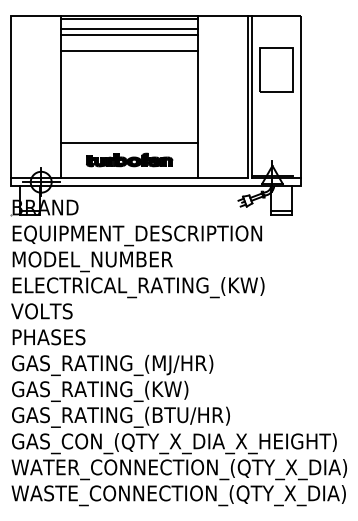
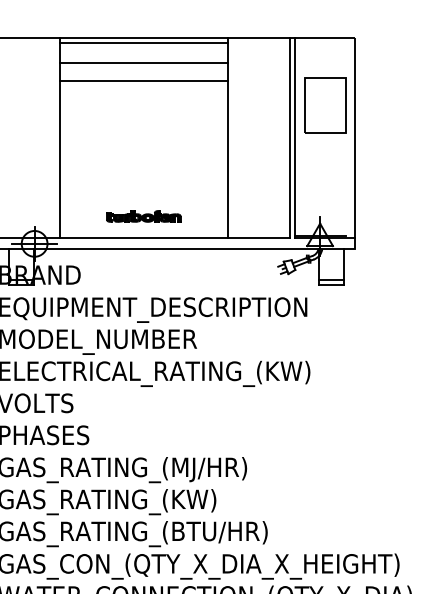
line: (129, 29) -> (143, 55), removed
line: (129, 142) -> (143, 194), removed
part: (129, 159) -> (143, 215), size x0.7

